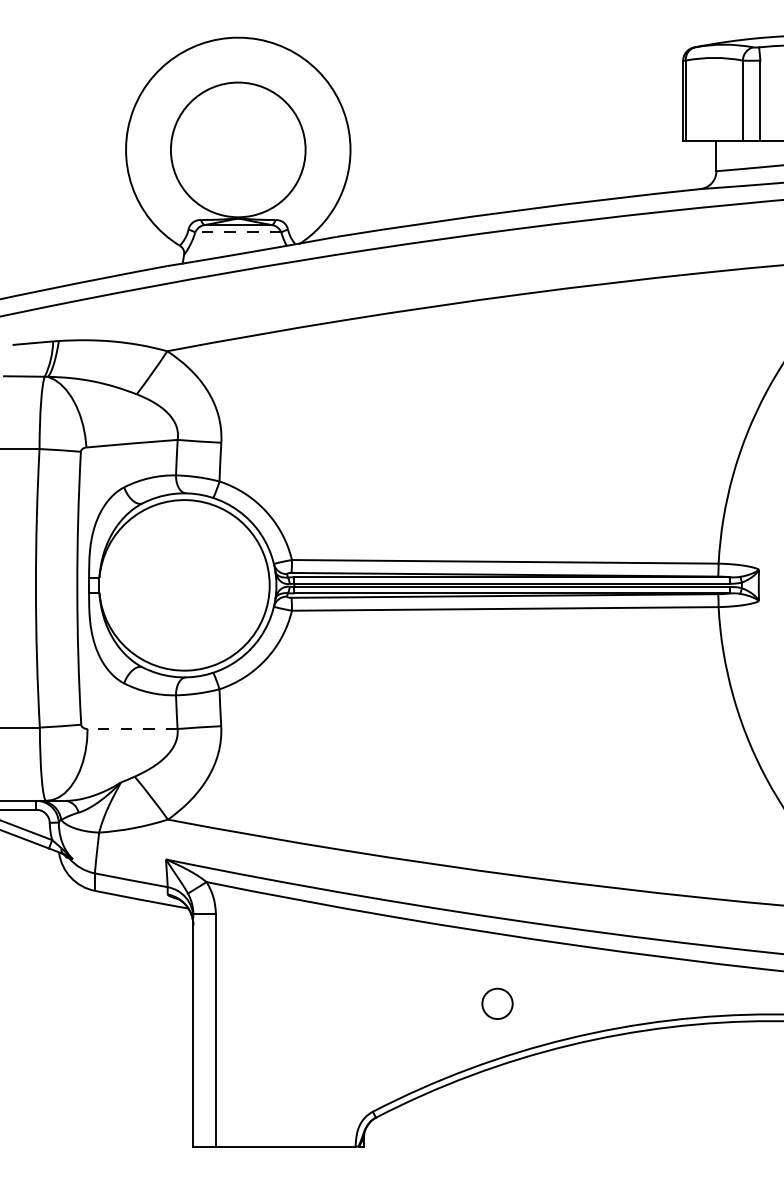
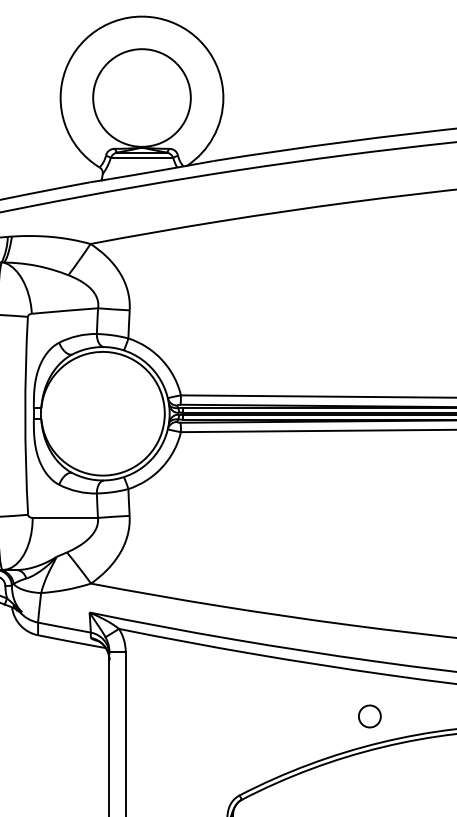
line: (237, 232) -> (141, 157), dashed -> solid
line: (132, 729) -> (65, 518), dashed -> solid
circle: (497, 1003) -> (369, 716), moved

